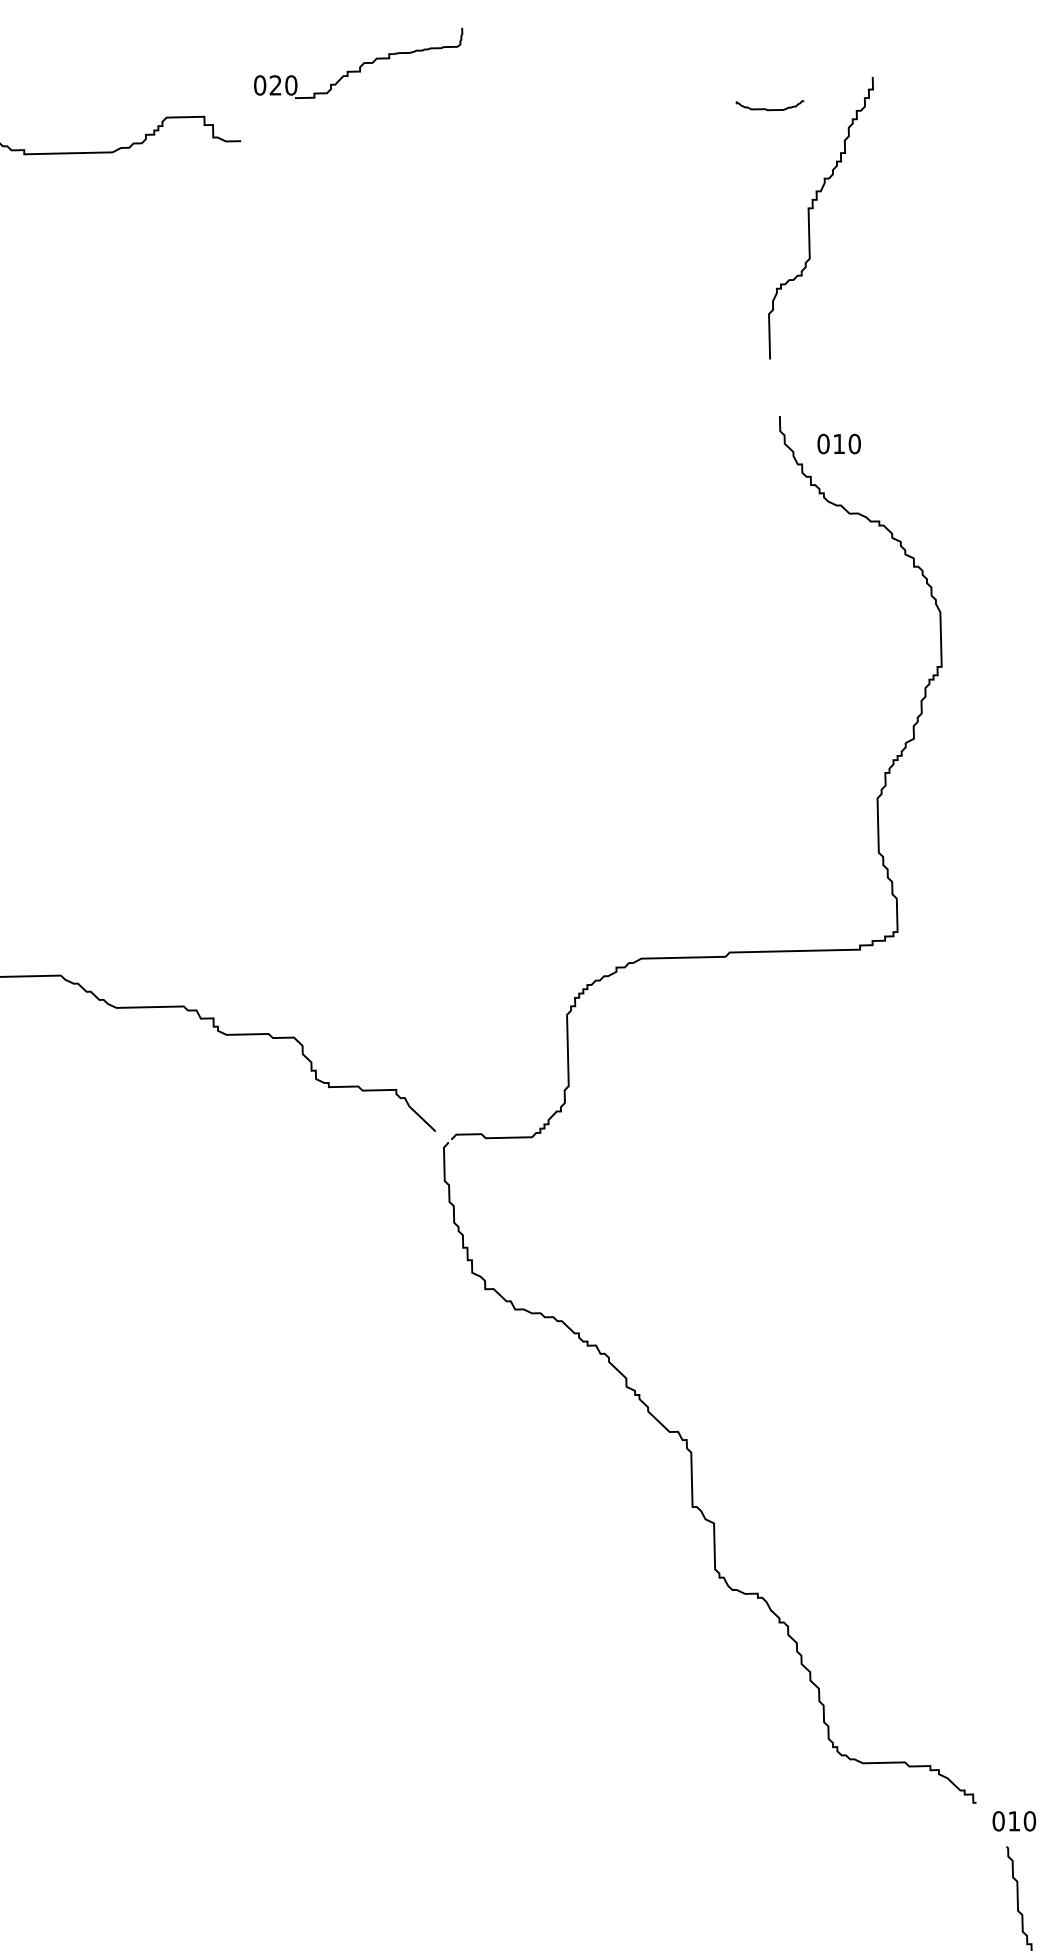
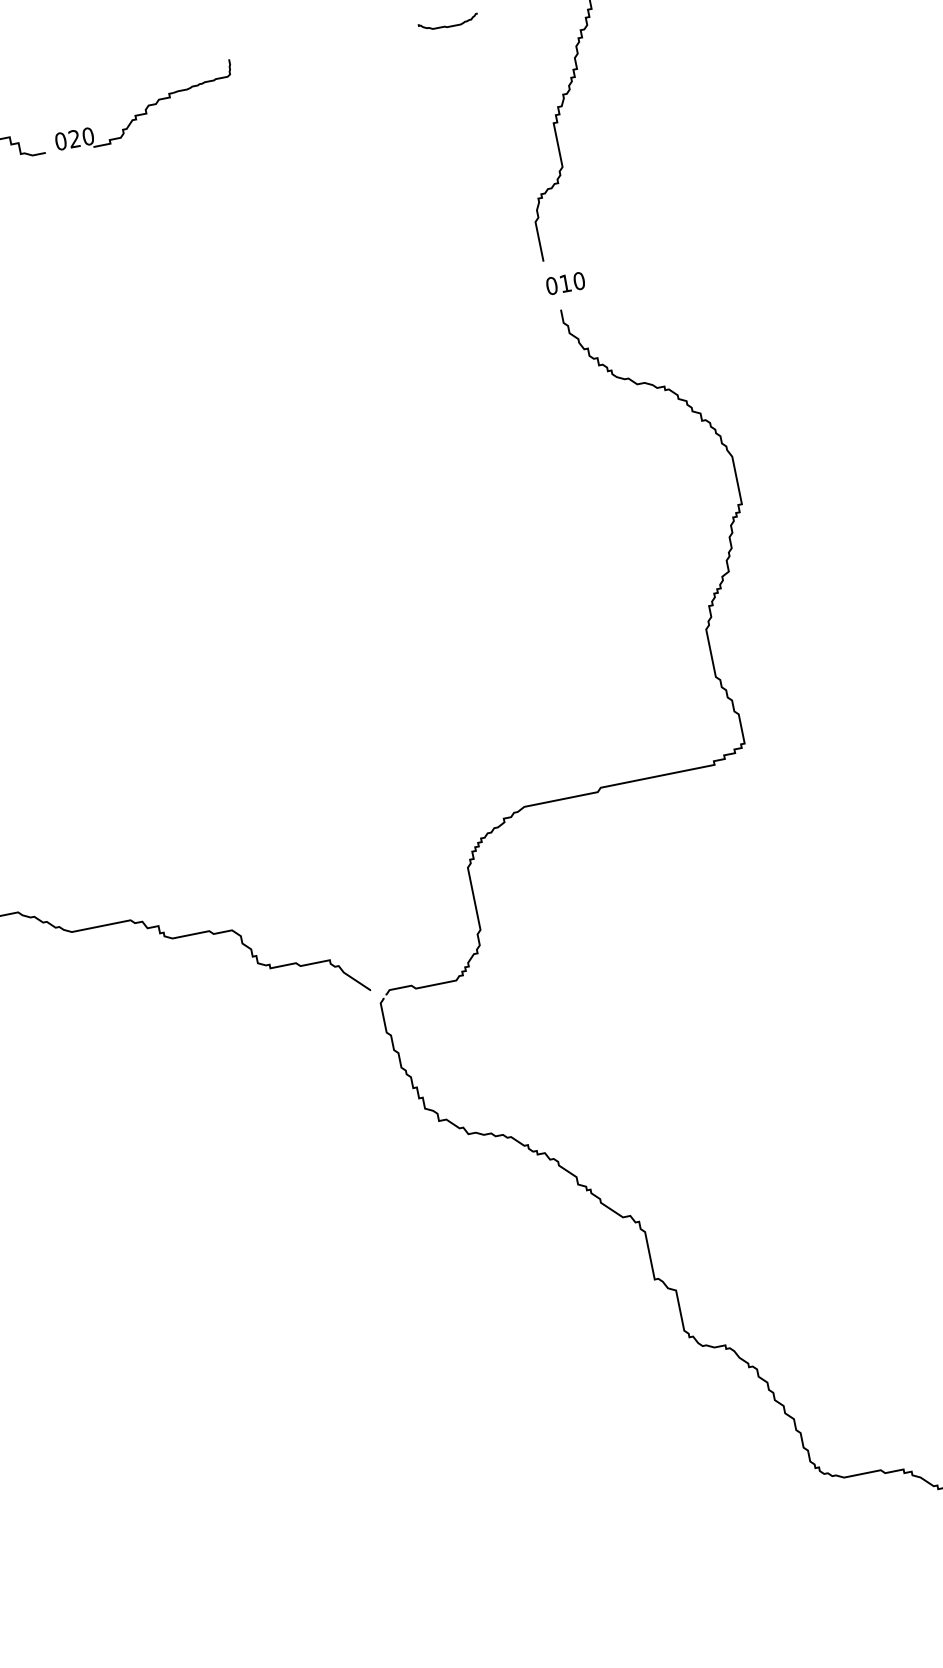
part: (358, 62) -> (143, 105), moved
curve: (769, 109) -> (448, 26), moved
text: (838, 443) -> (564, 283), moved

